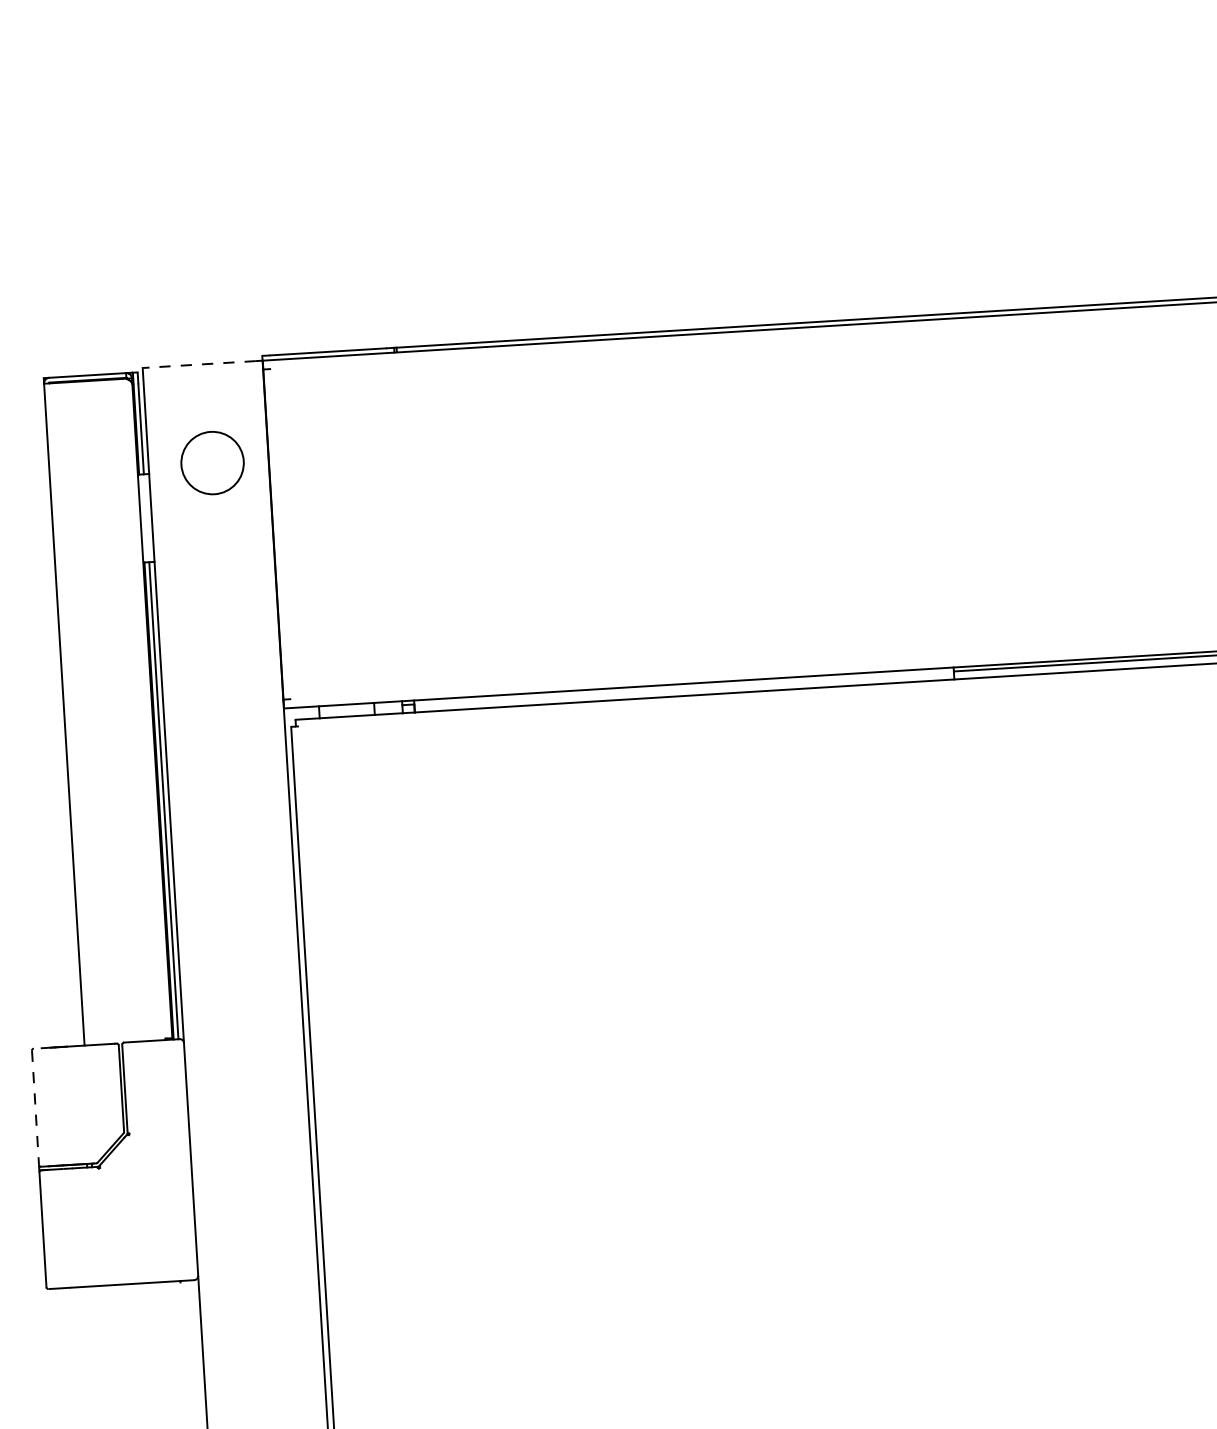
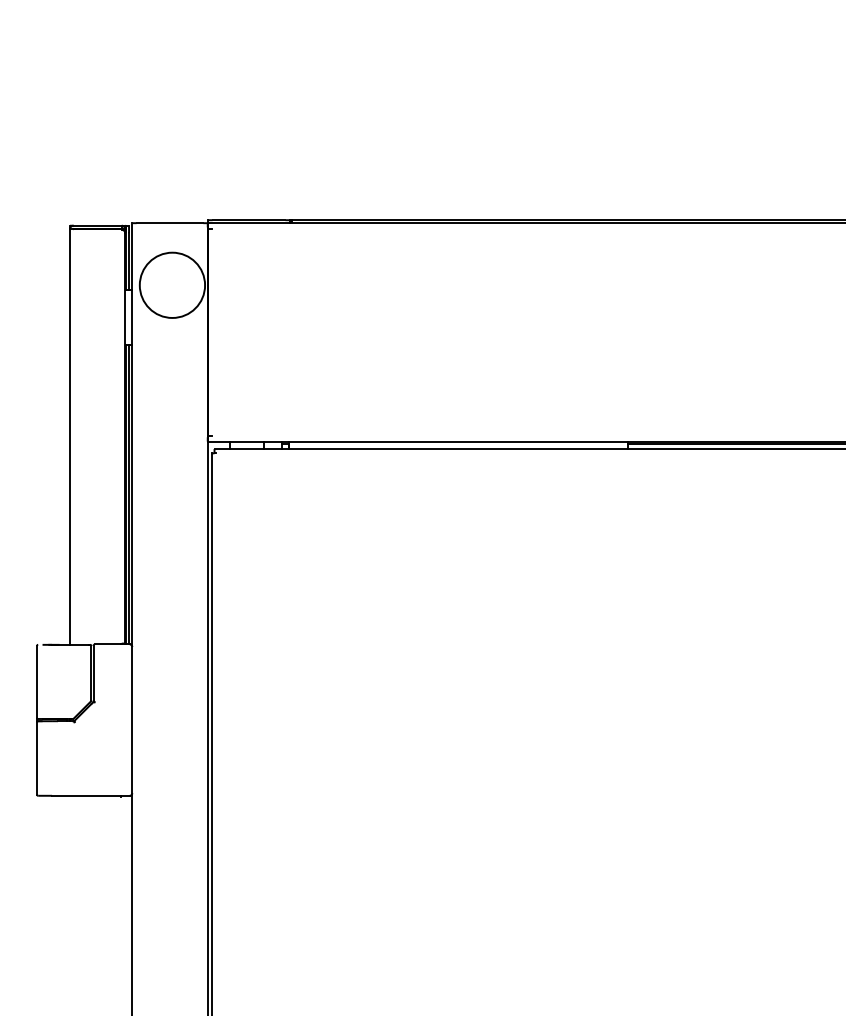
line: (201, 364) -> (169, 223), dashed -> solid
circle: (212, 461) -> (172, 284), size x1.67
line: (34, 1107) -> (36, 681), dashed -> solid

